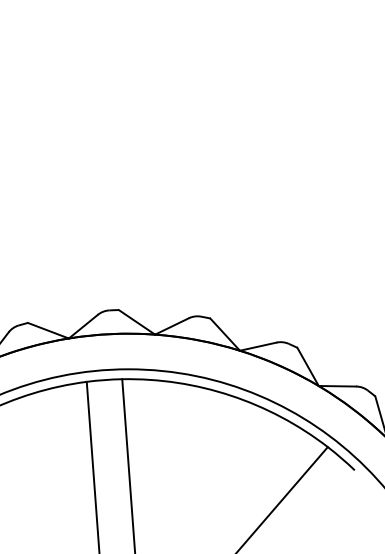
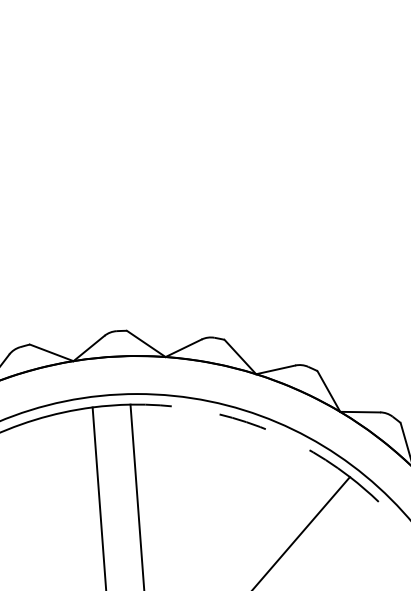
arc: (230, 395) -> (246, 421), solid -> dashed

